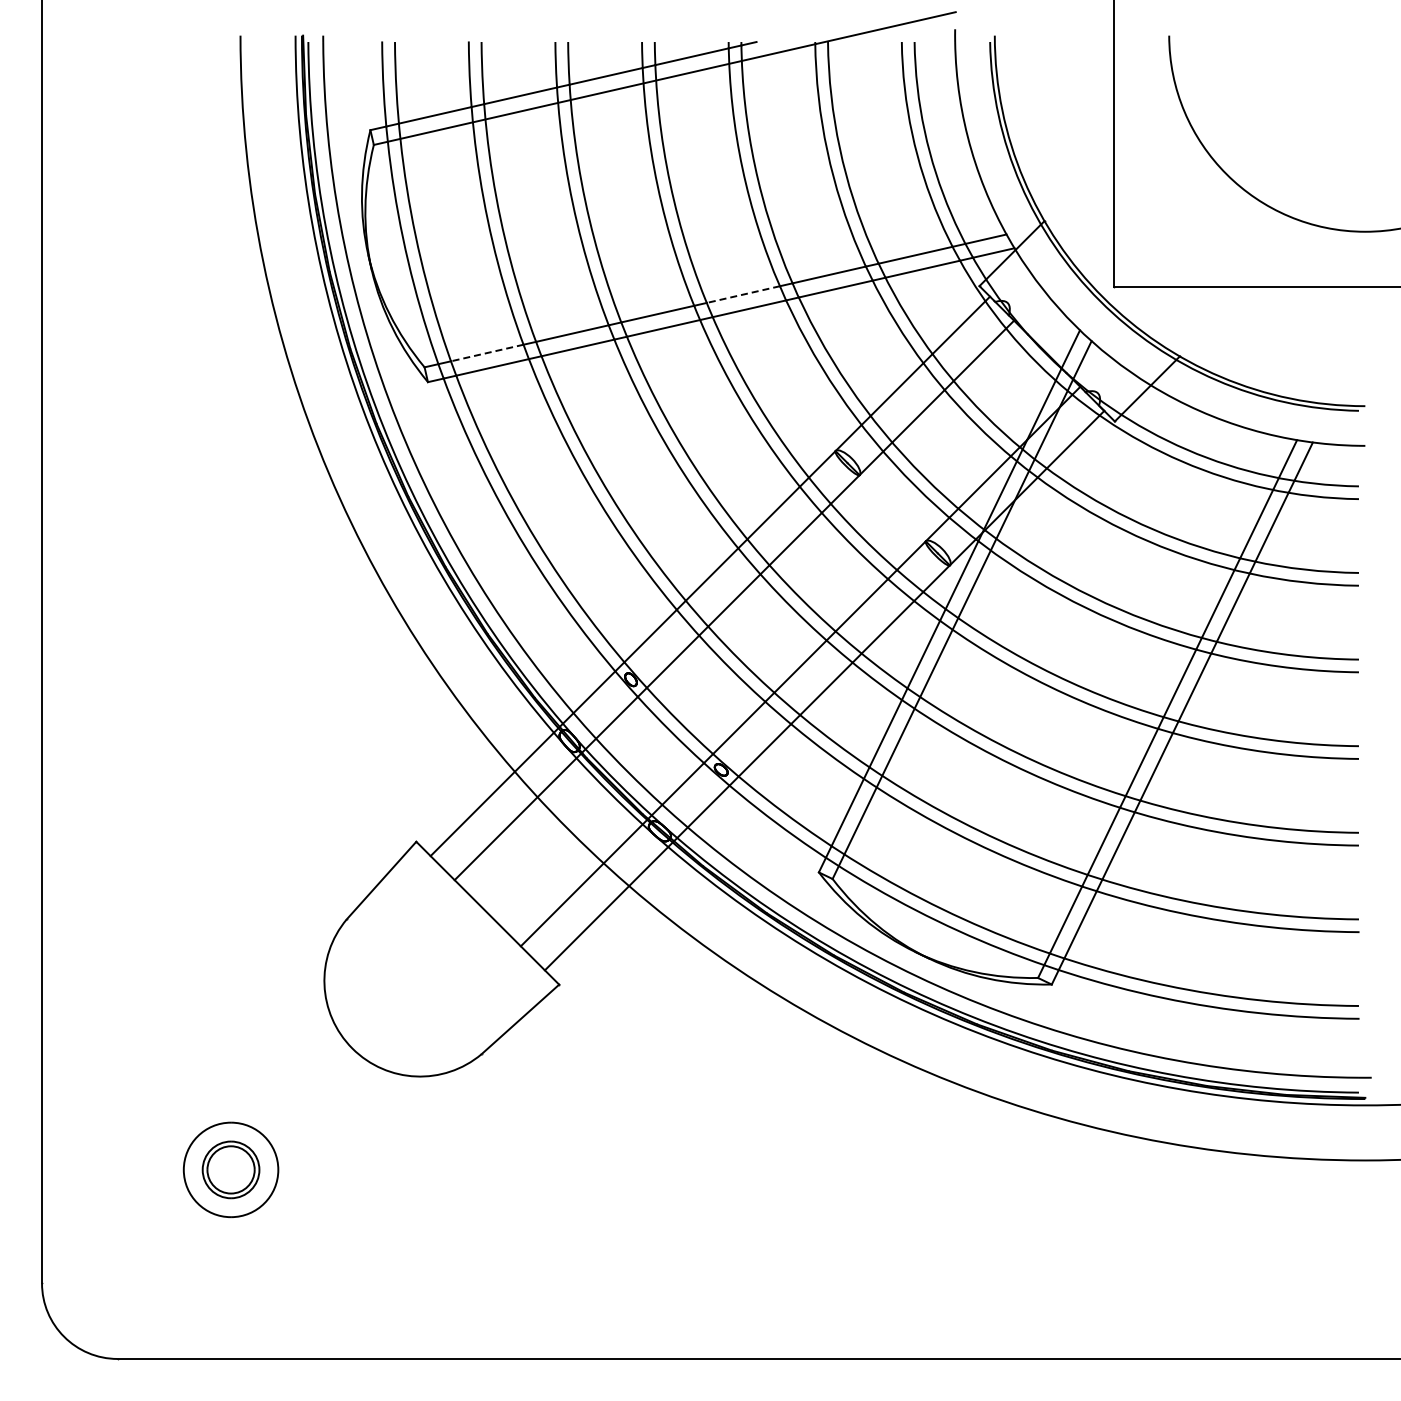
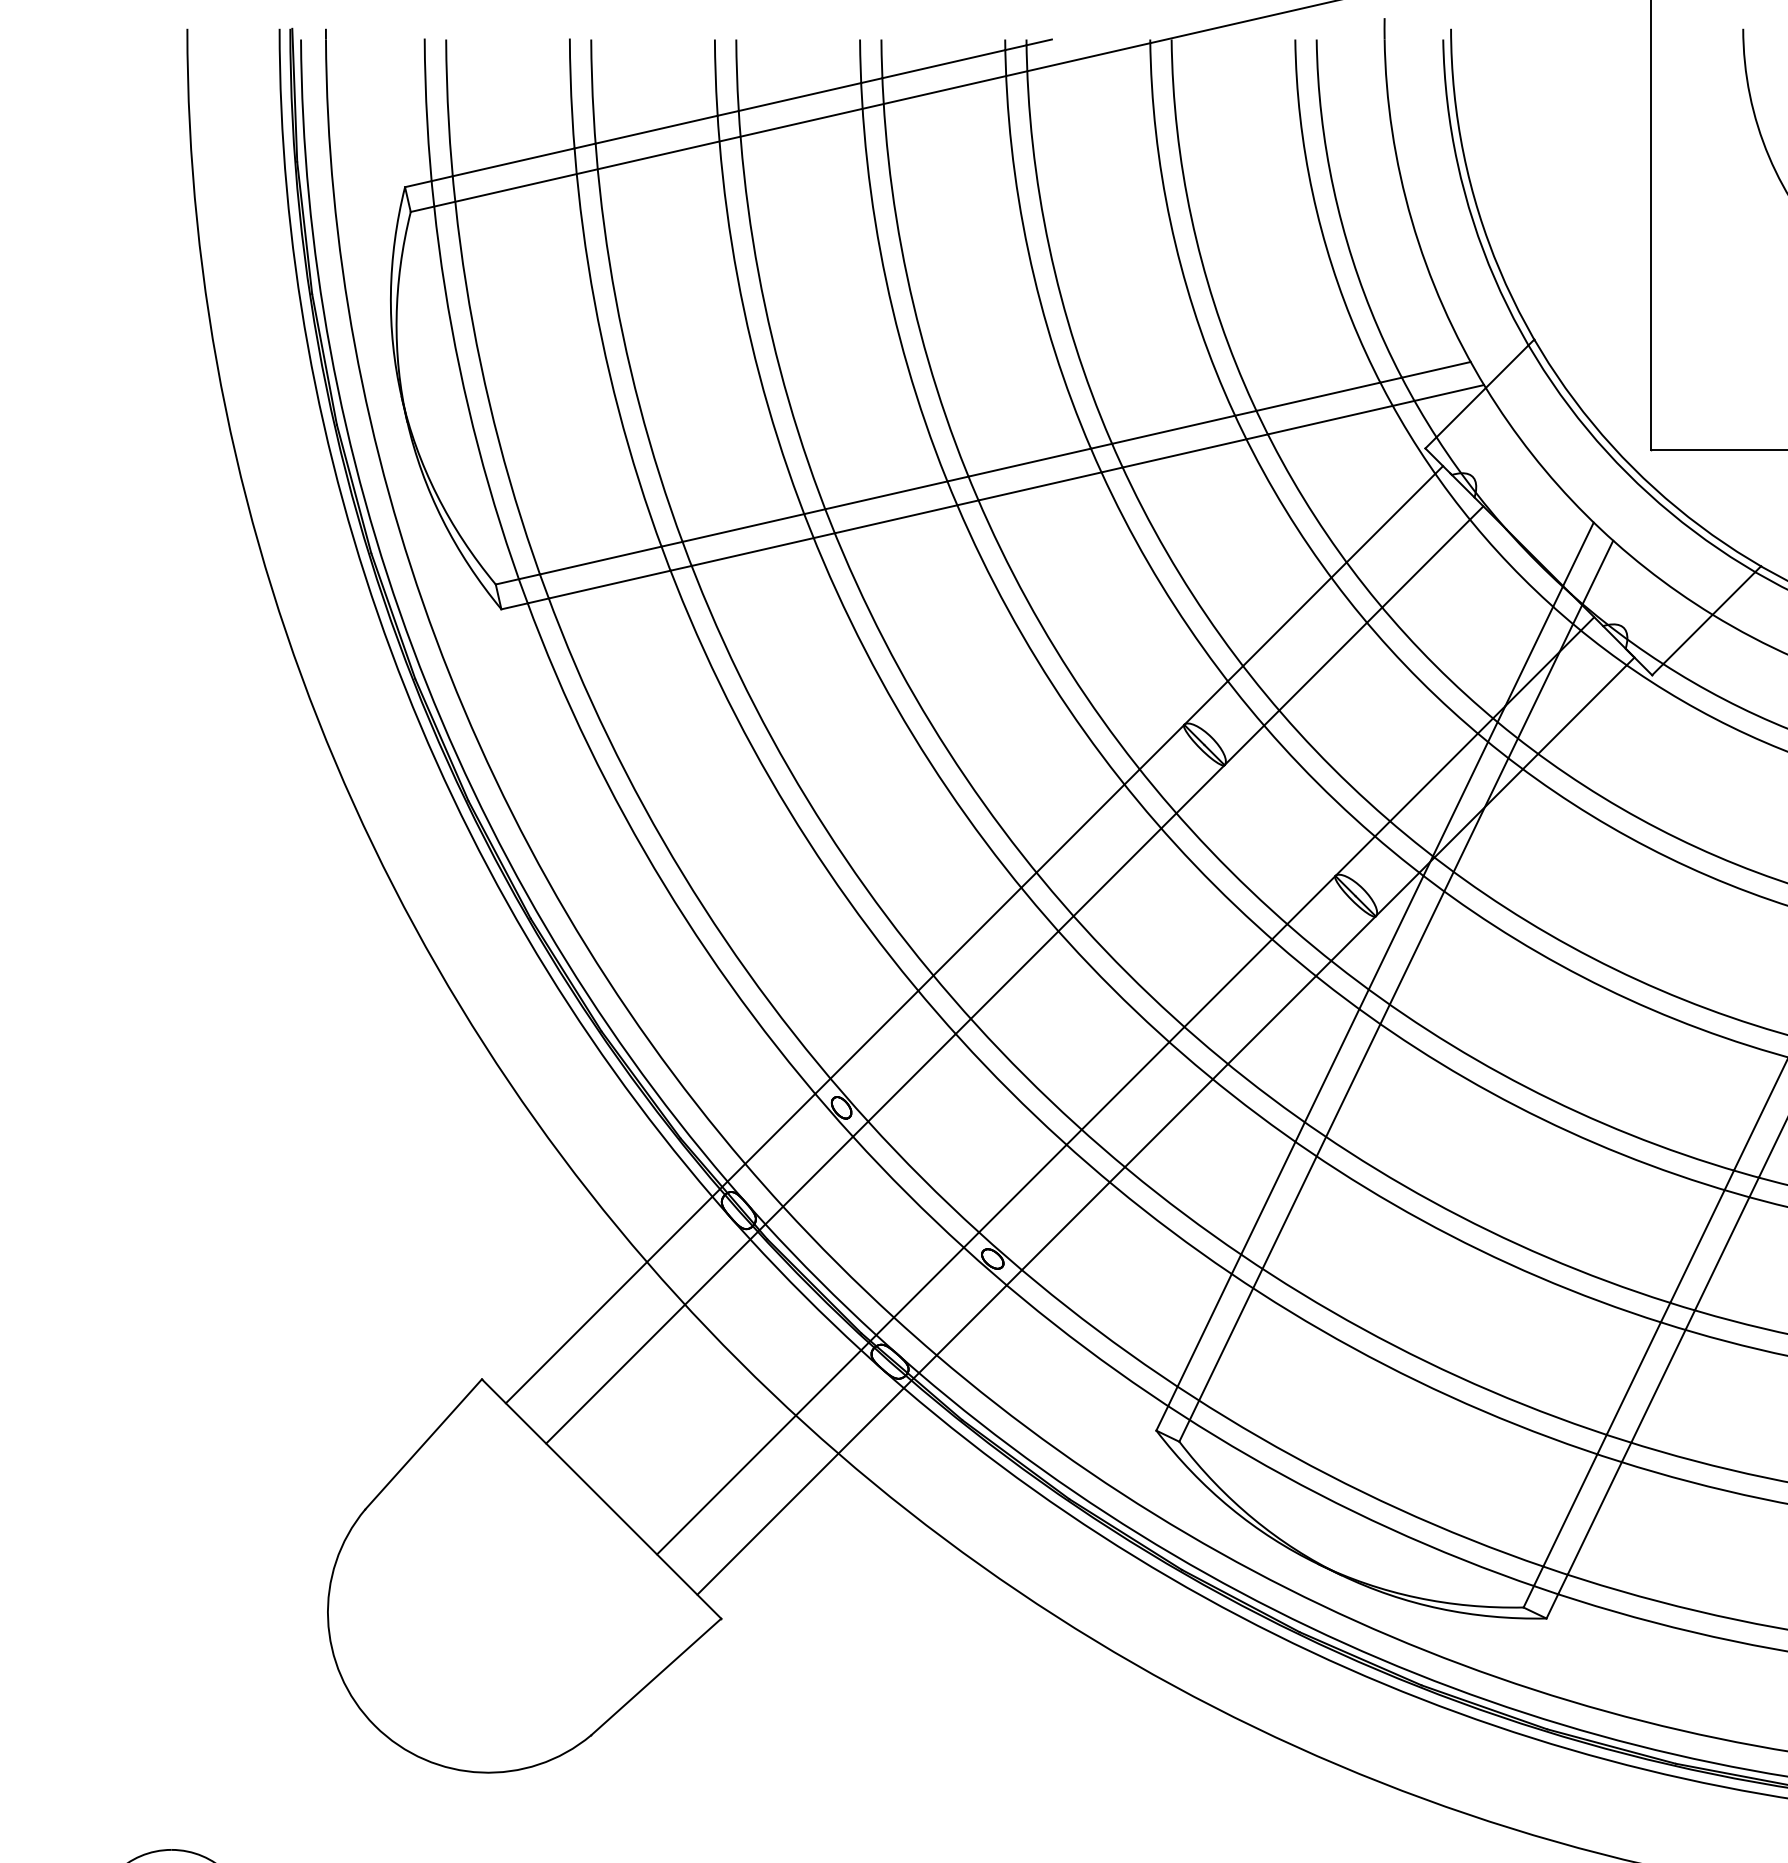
line: (742, 294) -> (1028, 462), dashed -> solid
line: (487, 353) -> (601, 561), dashed -> solid

